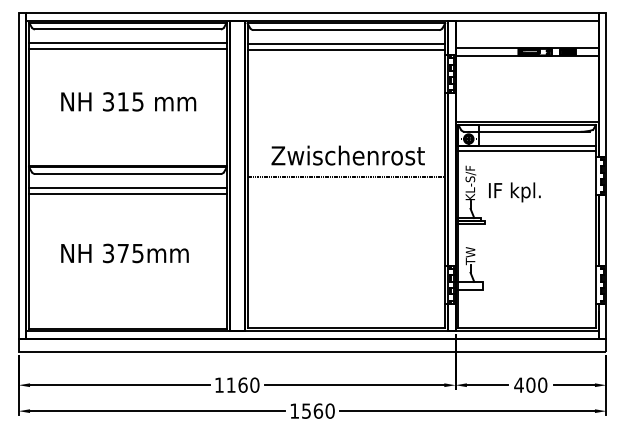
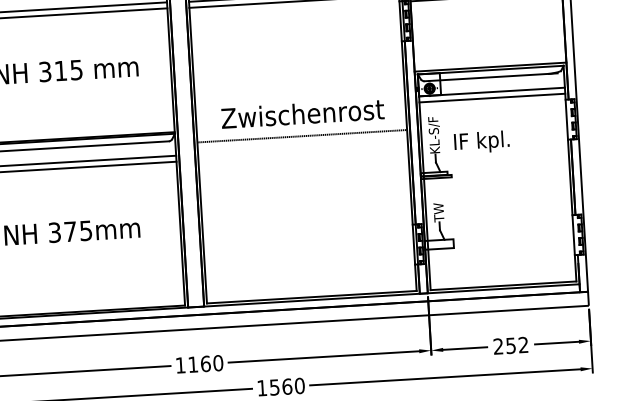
text: (530, 384) -> (510, 345), 400 -> 252

